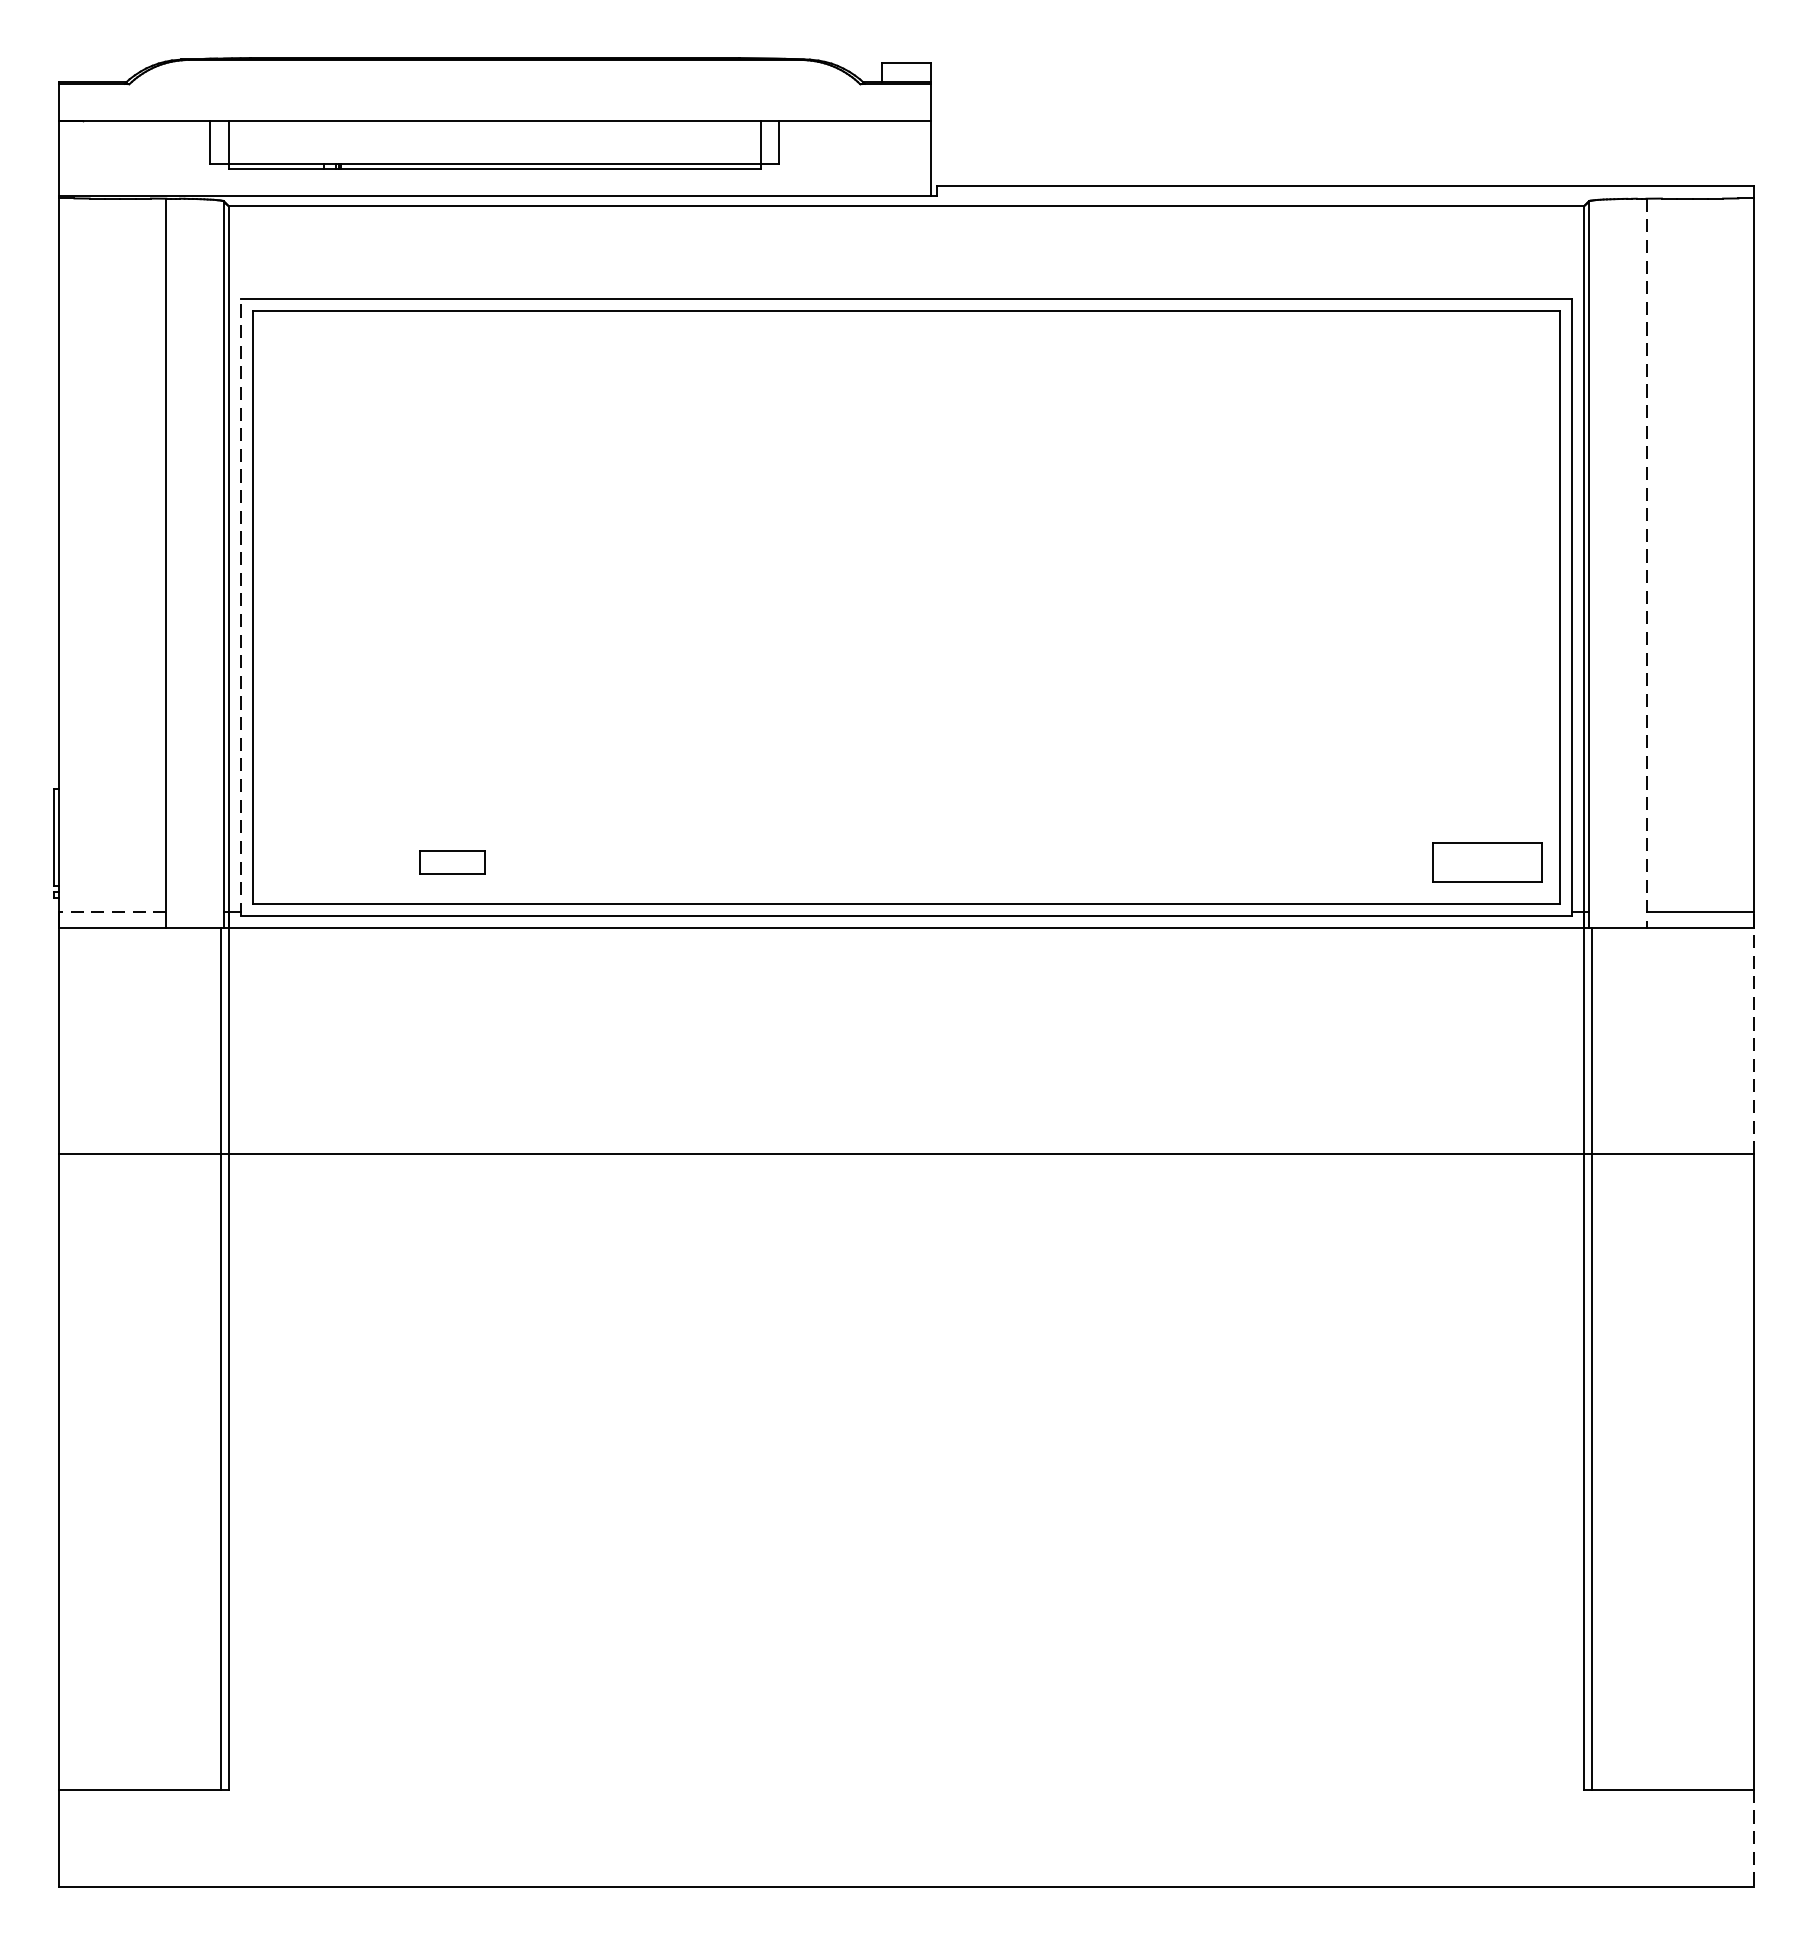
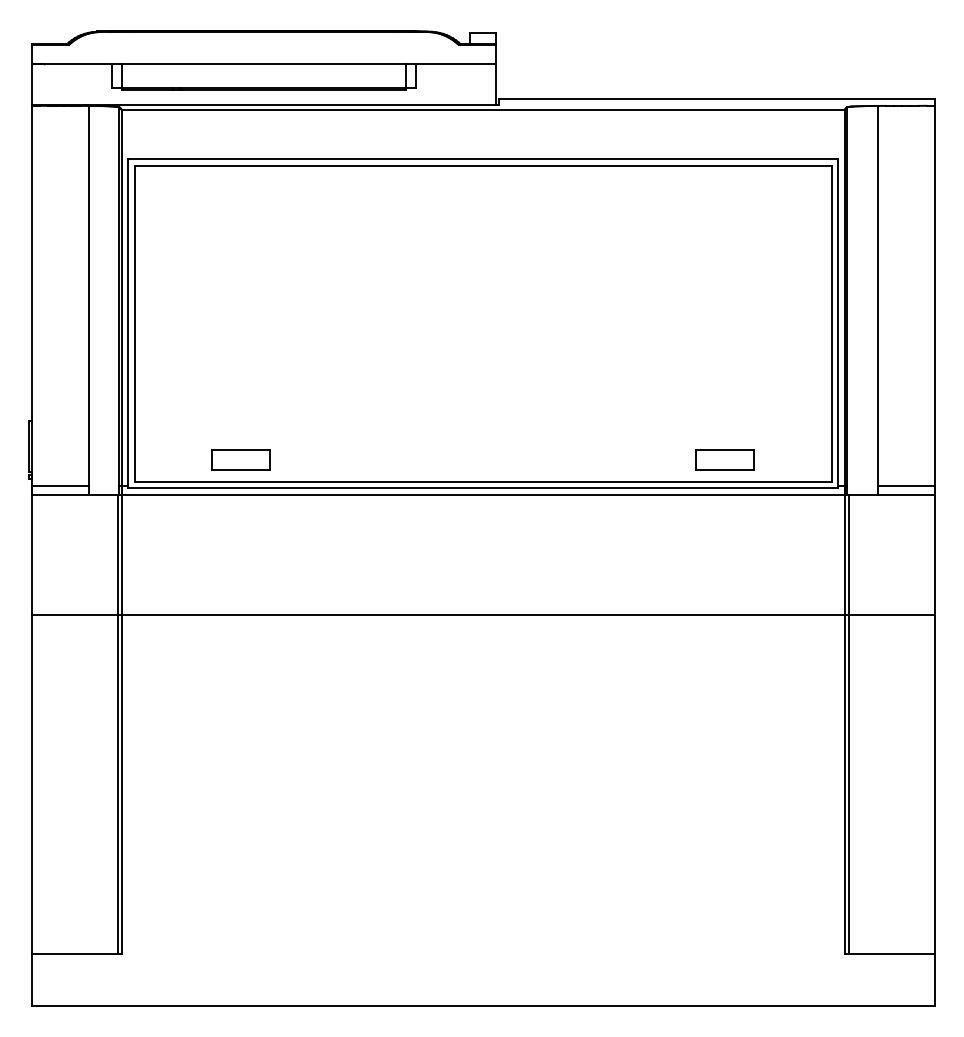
line: (1645, 563) -> (877, 300), dashed -> solid
line: (240, 606) -> (128, 323), dashed -> solid
part: (451, 861) -> (240, 459), size x1.67
part: (1486, 861) -> (724, 459), moved
line: (113, 912) -> (60, 486), dashed -> solid
line: (1754, 1032) -> (935, 550), dashed -> solid
line: (1754, 1839) -> (935, 980), dashed -> solid

